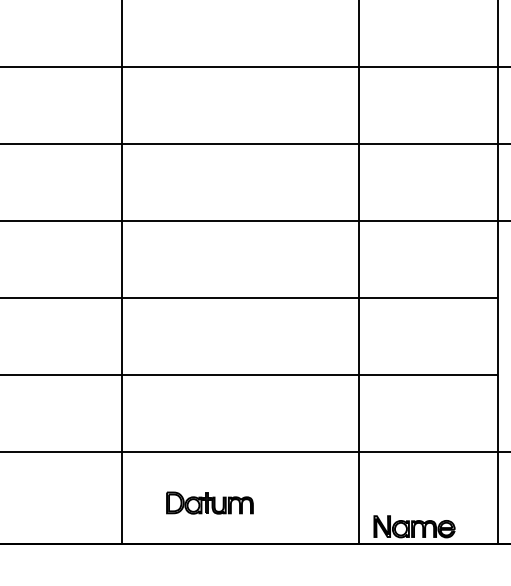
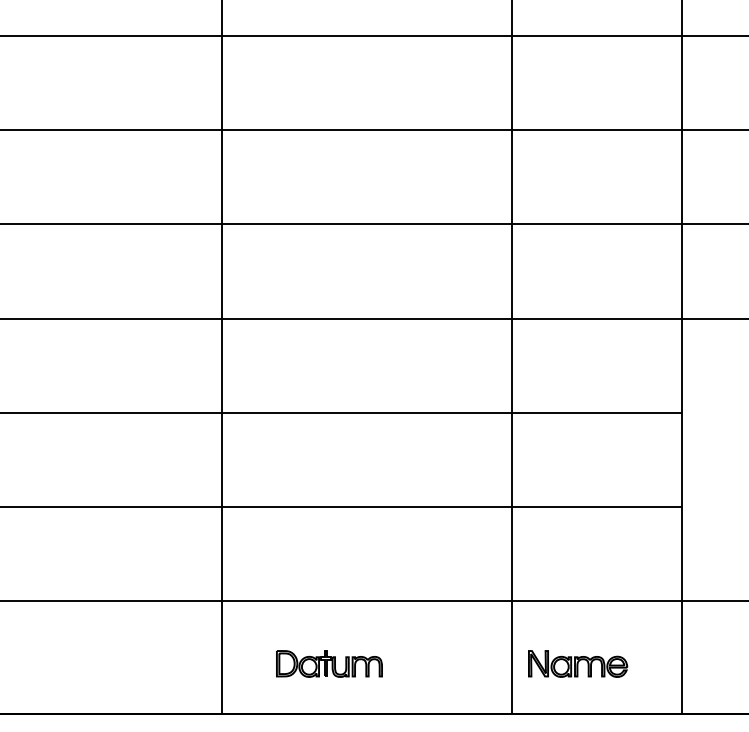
part: (414, 526) -> (578, 663), moved

